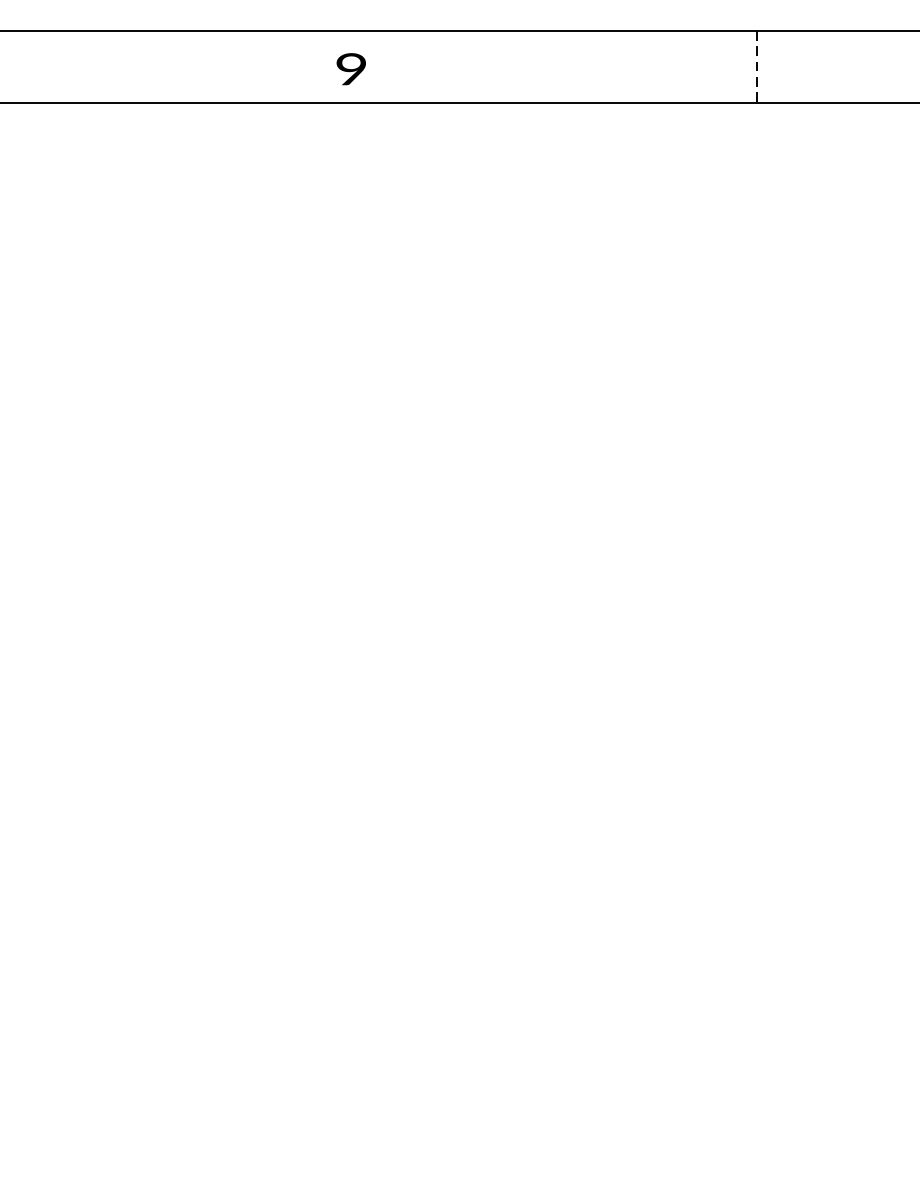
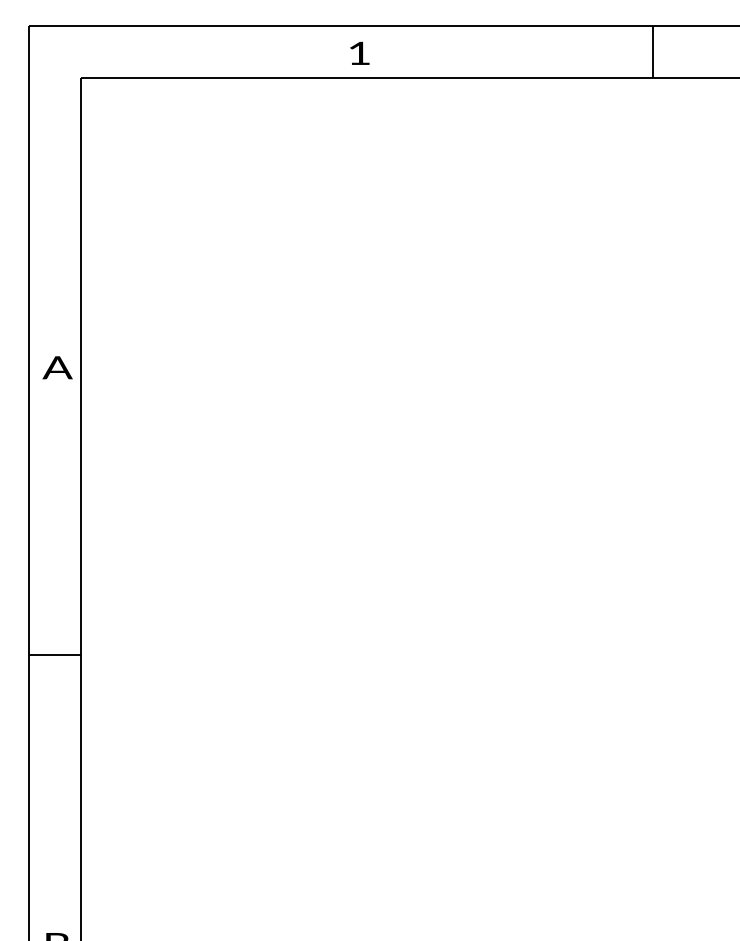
text: (350, 68) -> (358, 52), 9 -> 1
line: (756, 68) -> (652, 52), dashed -> solid

